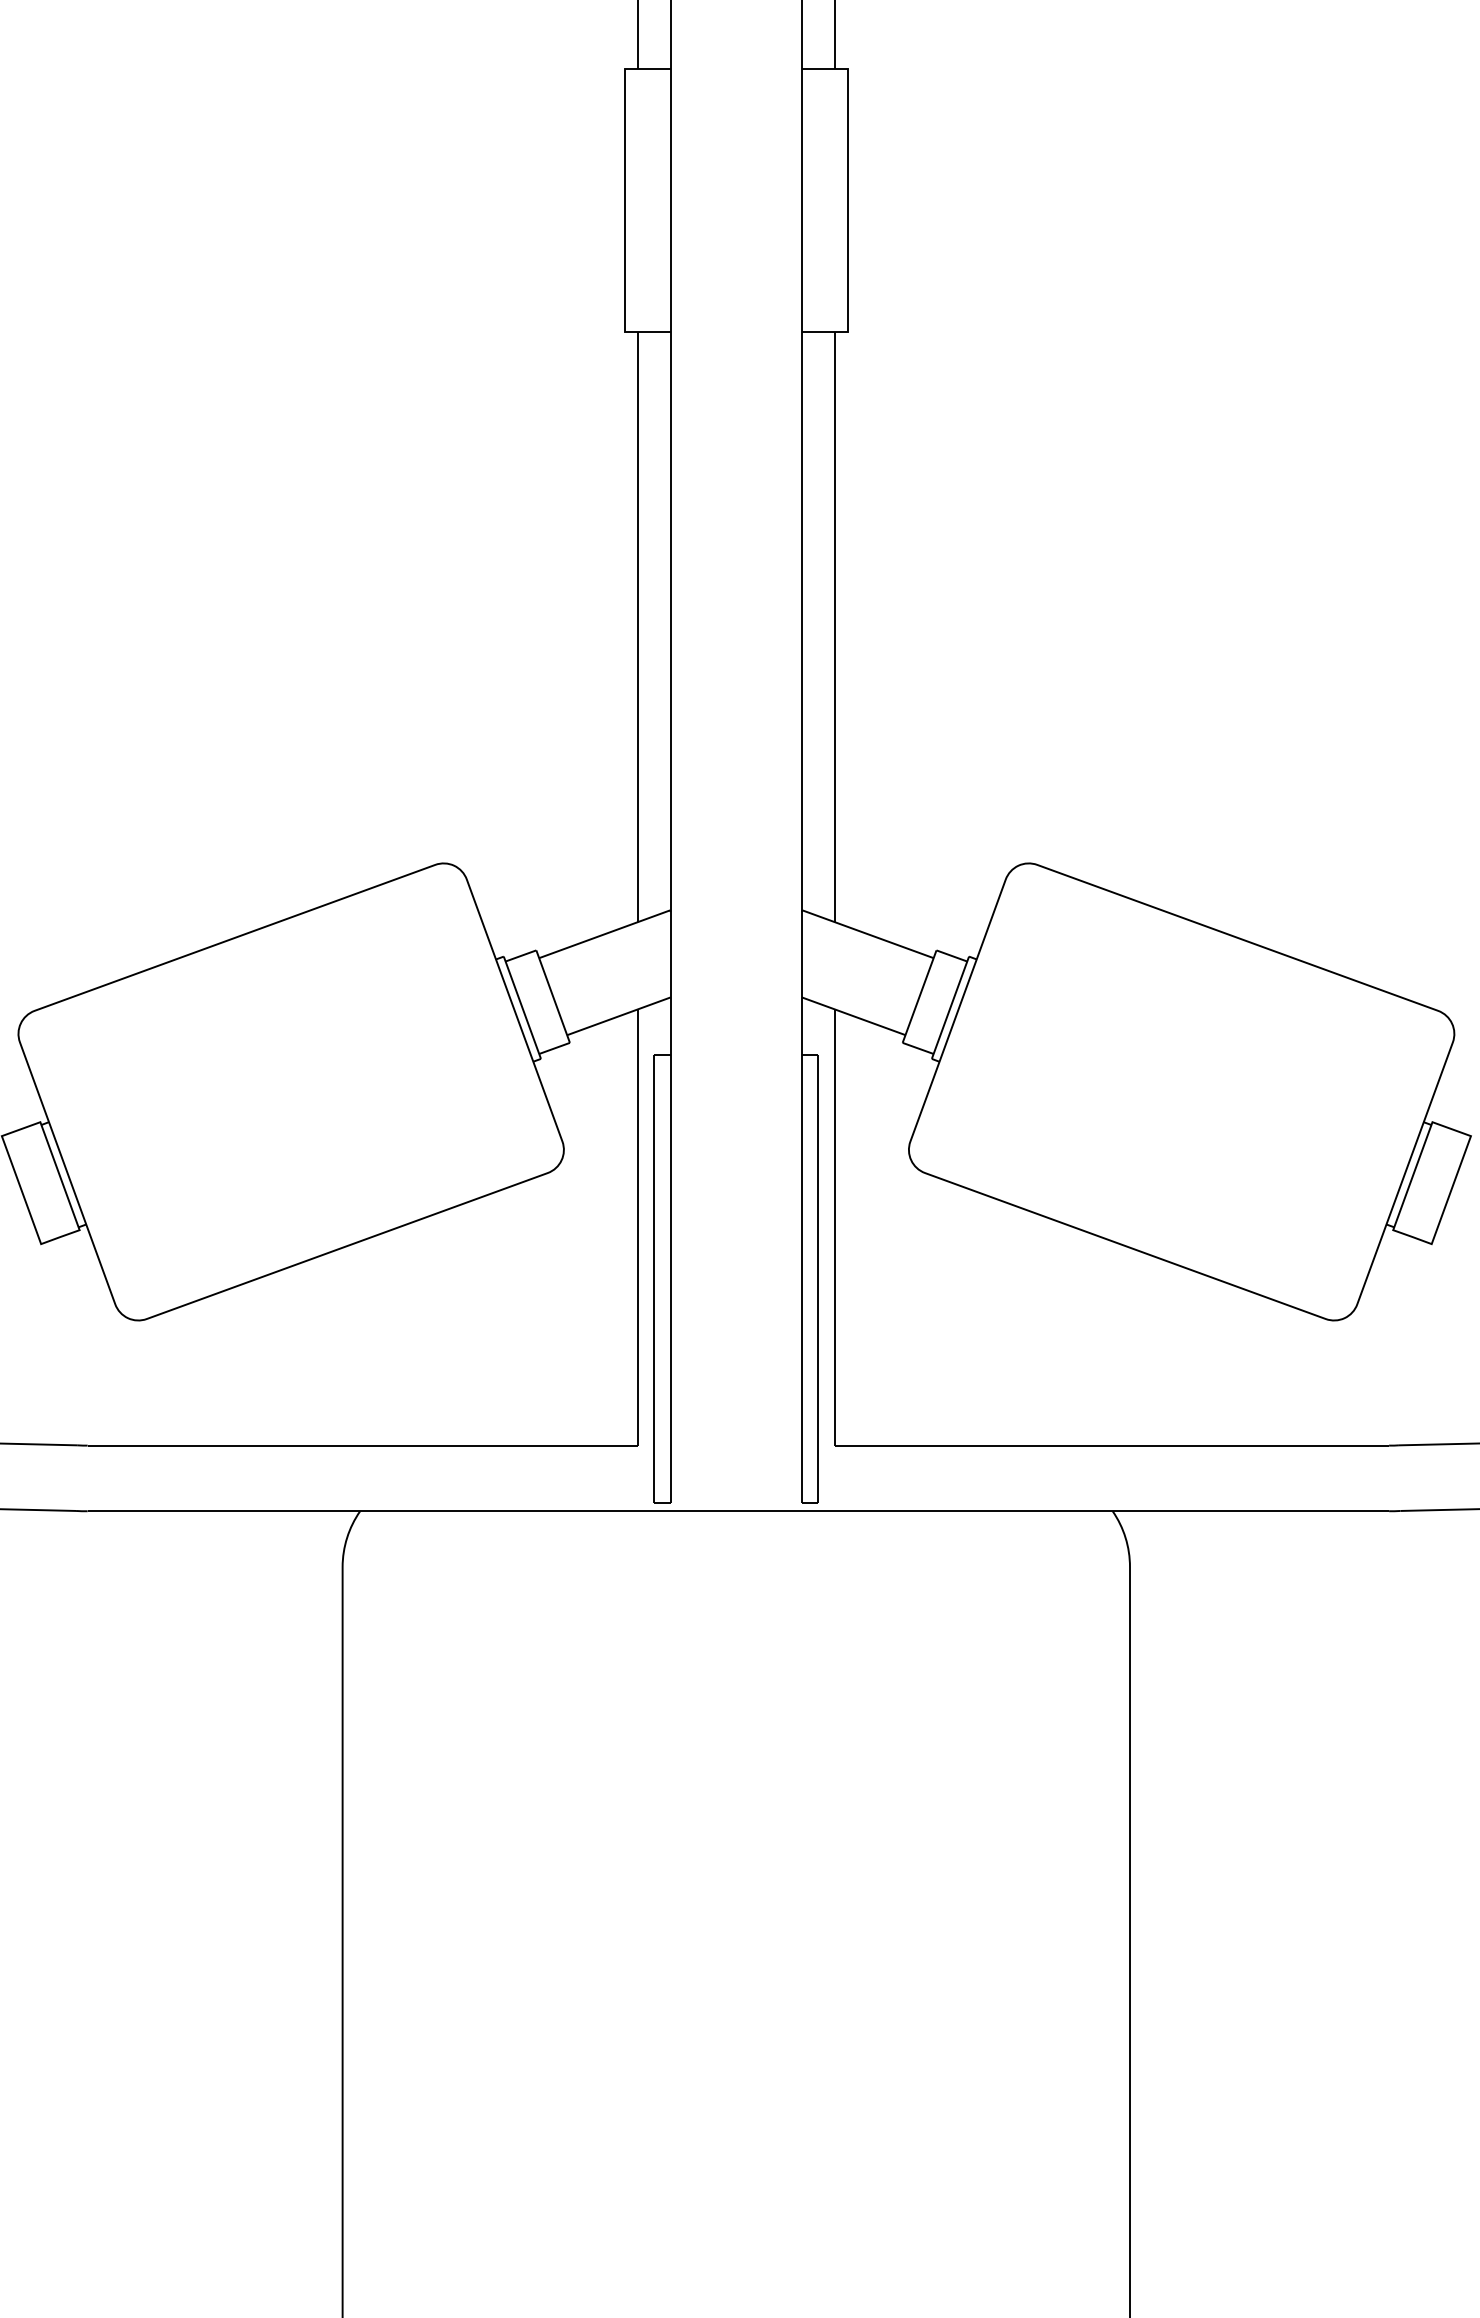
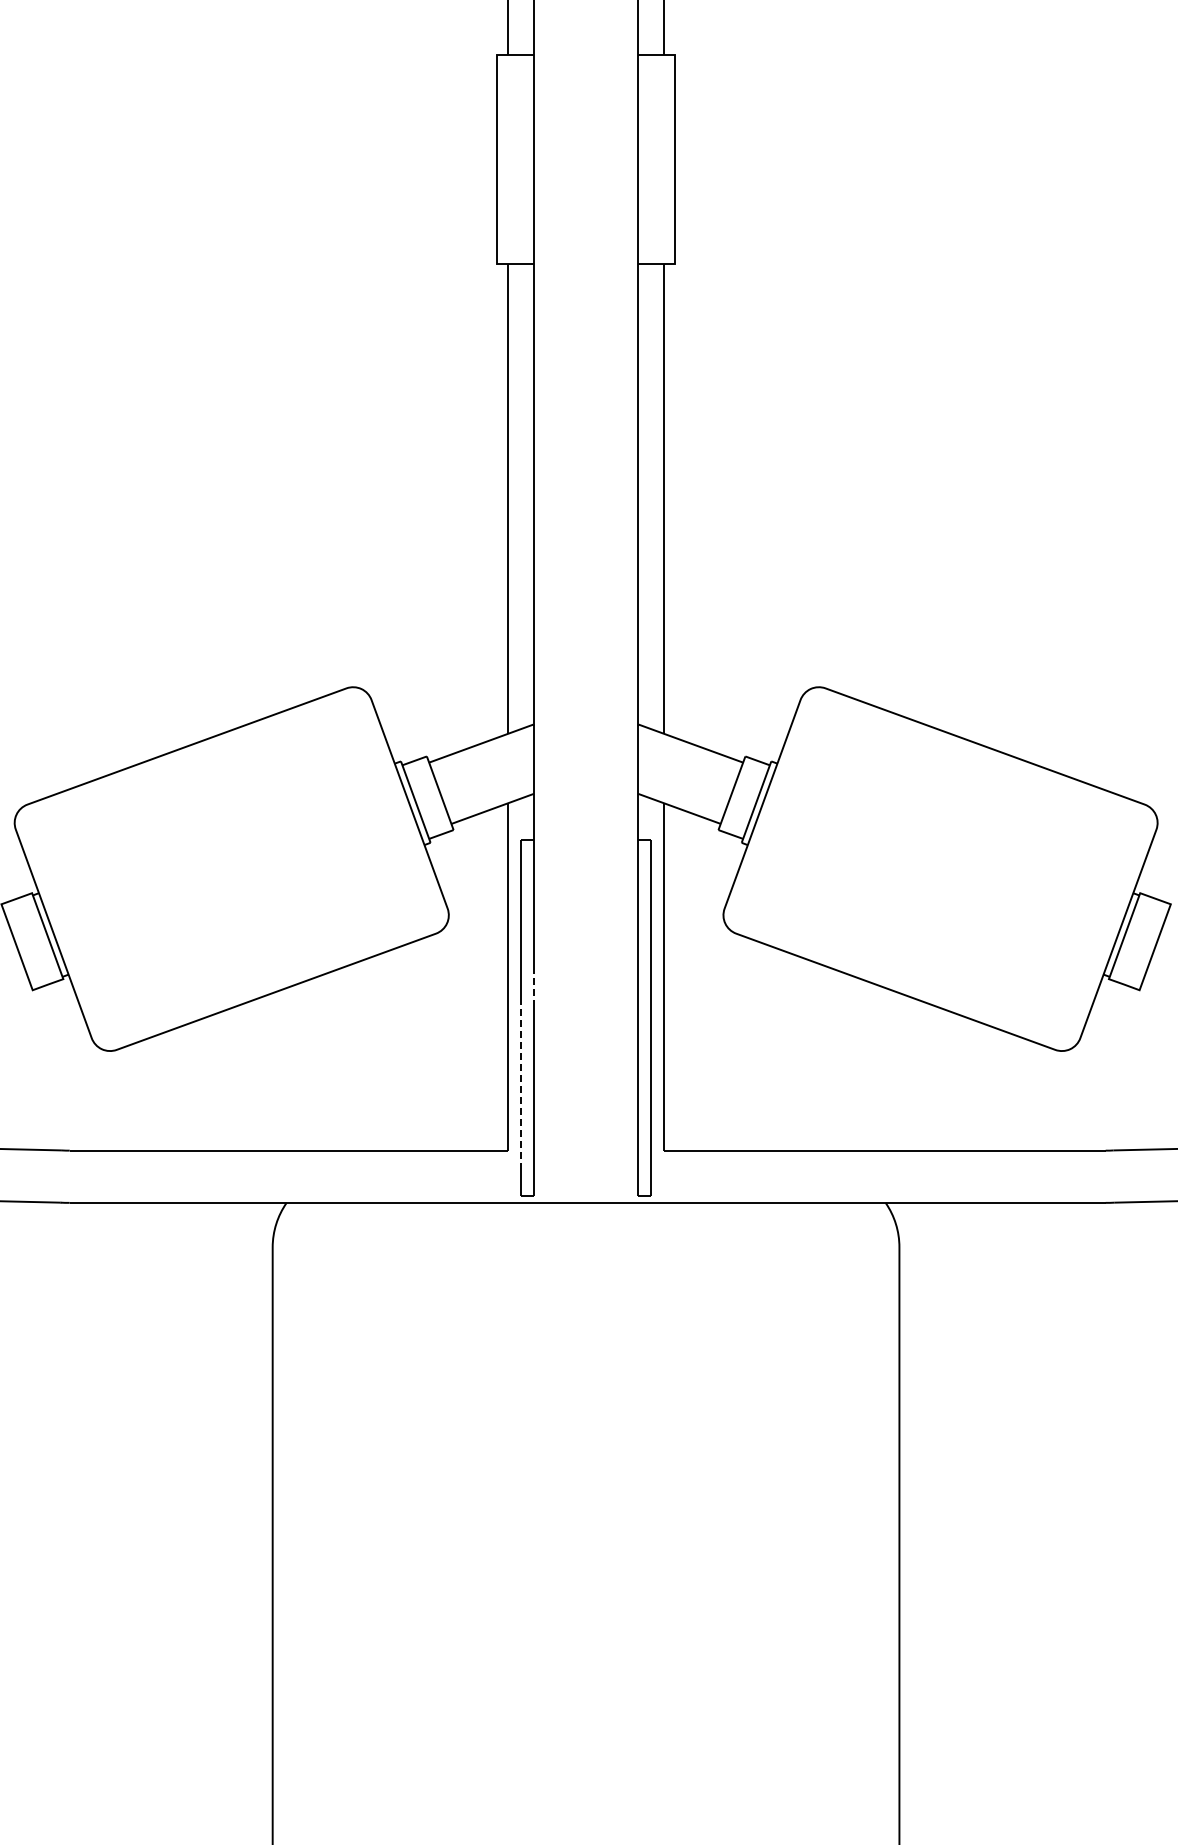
line: (670, 1235) -> (533, 983), solid -> dashed
line: (653, 1362) -> (520, 1084), solid -> dashed

